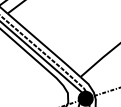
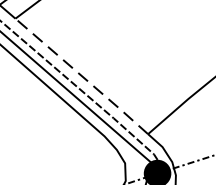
line: (44, 45) -> (82, 76), solid -> dashed

